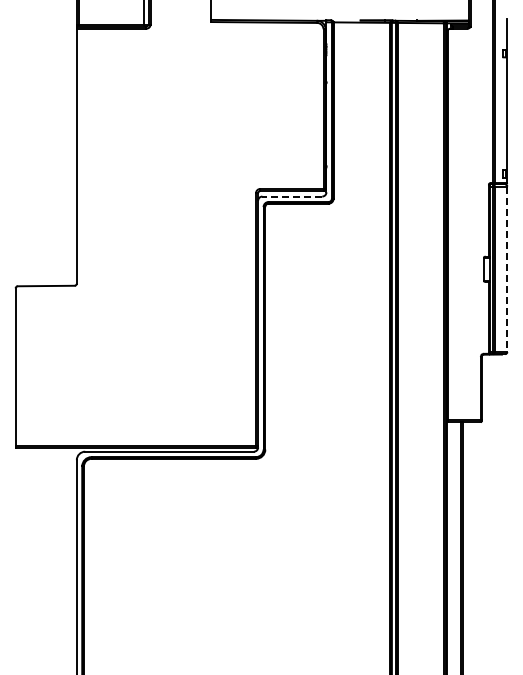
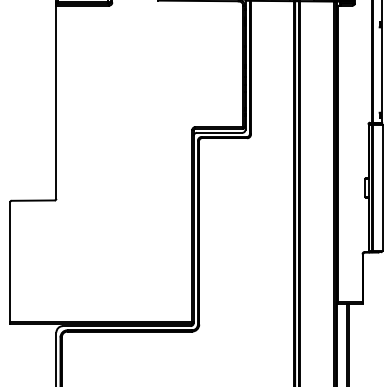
line: (292, 196) -> (219, 132), dashed -> solid
line: (507, 269) -> (382, 188), dashed -> solid

